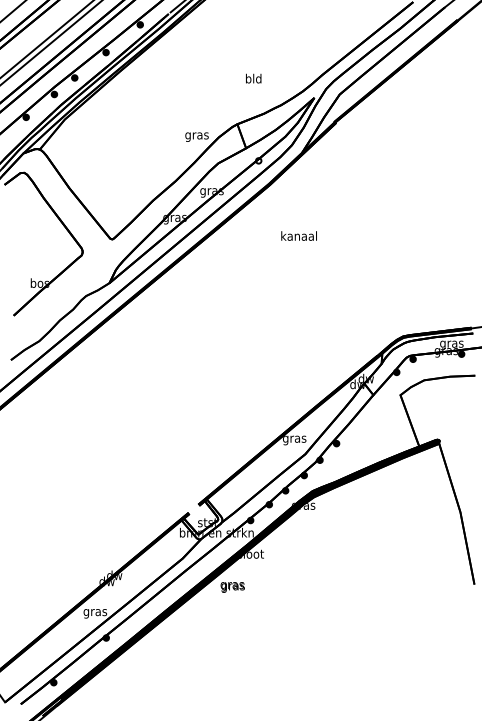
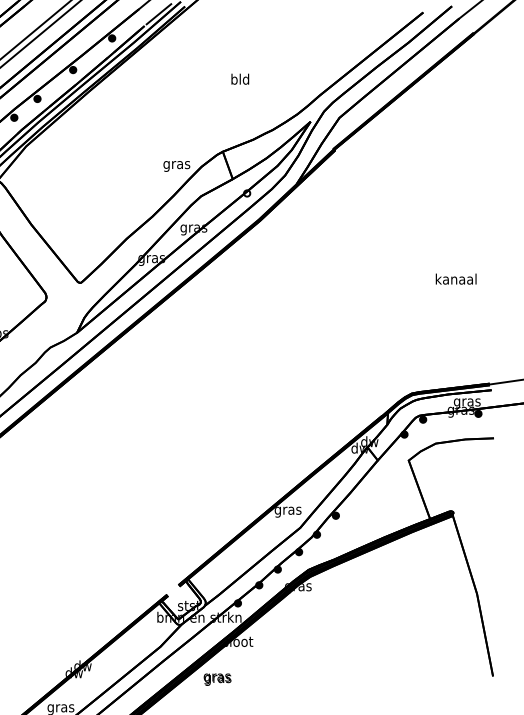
text: (253, 78) -> (240, 79), moved
text: (298, 235) -> (455, 278), moved

